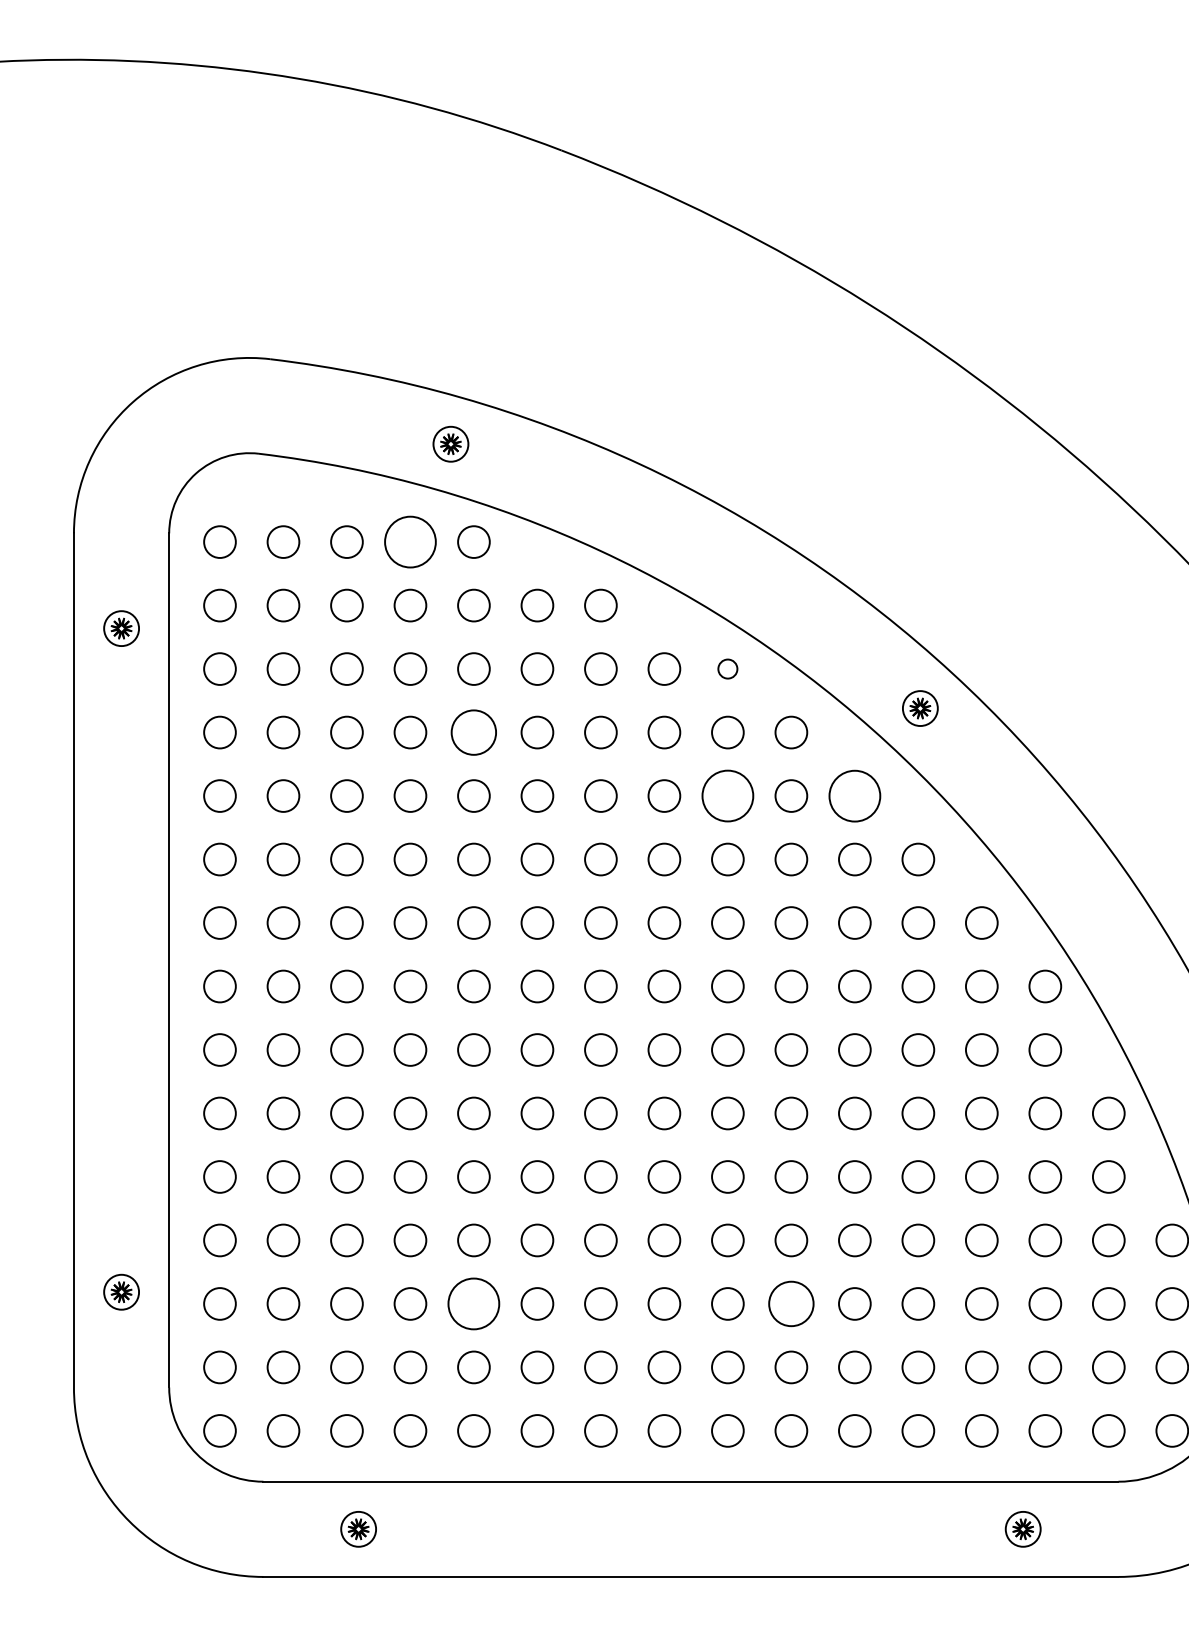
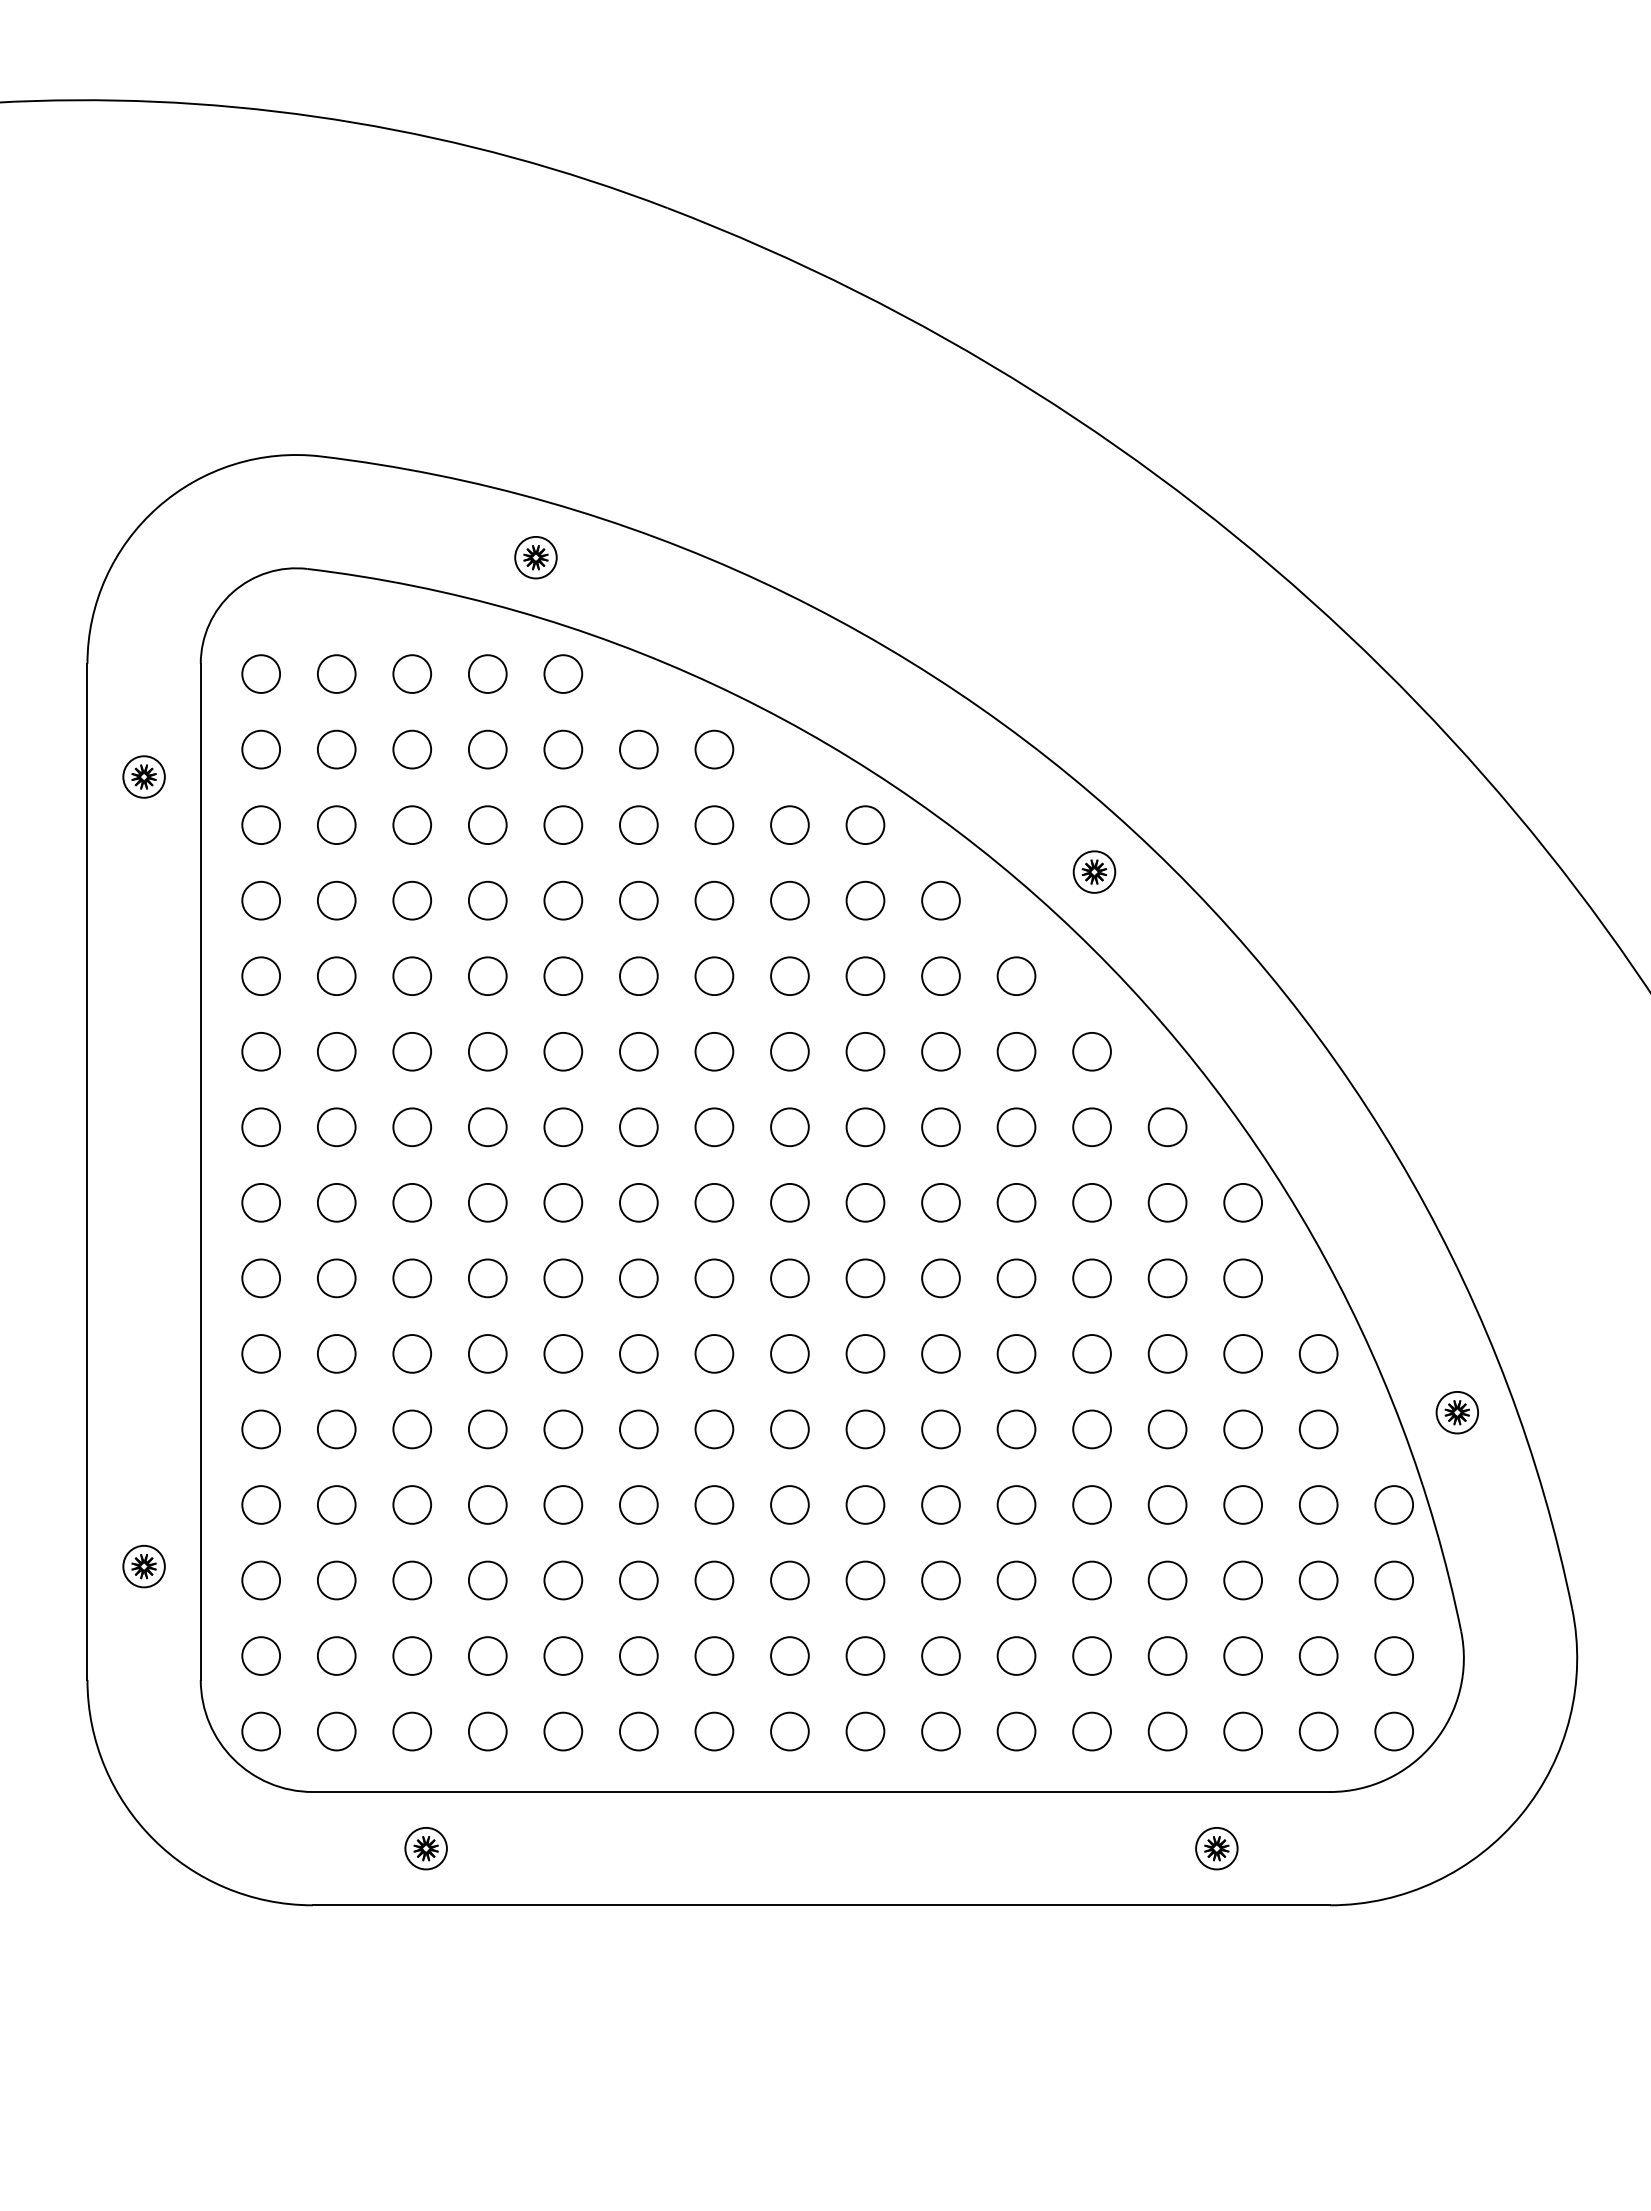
circle: (410, 541) -> (487, 673), size x0.62
circle: (727, 669) -> (865, 825), size x1.67
circle: (474, 732) -> (563, 900), size x0.71
circle: (854, 795) -> (1016, 975), size x0.62
circle: (727, 796) -> (865, 976), size x0.62
circle: (474, 1303) -> (563, 1580), size x0.62
circle: (790, 1303) -> (940, 1580), size x0.71

